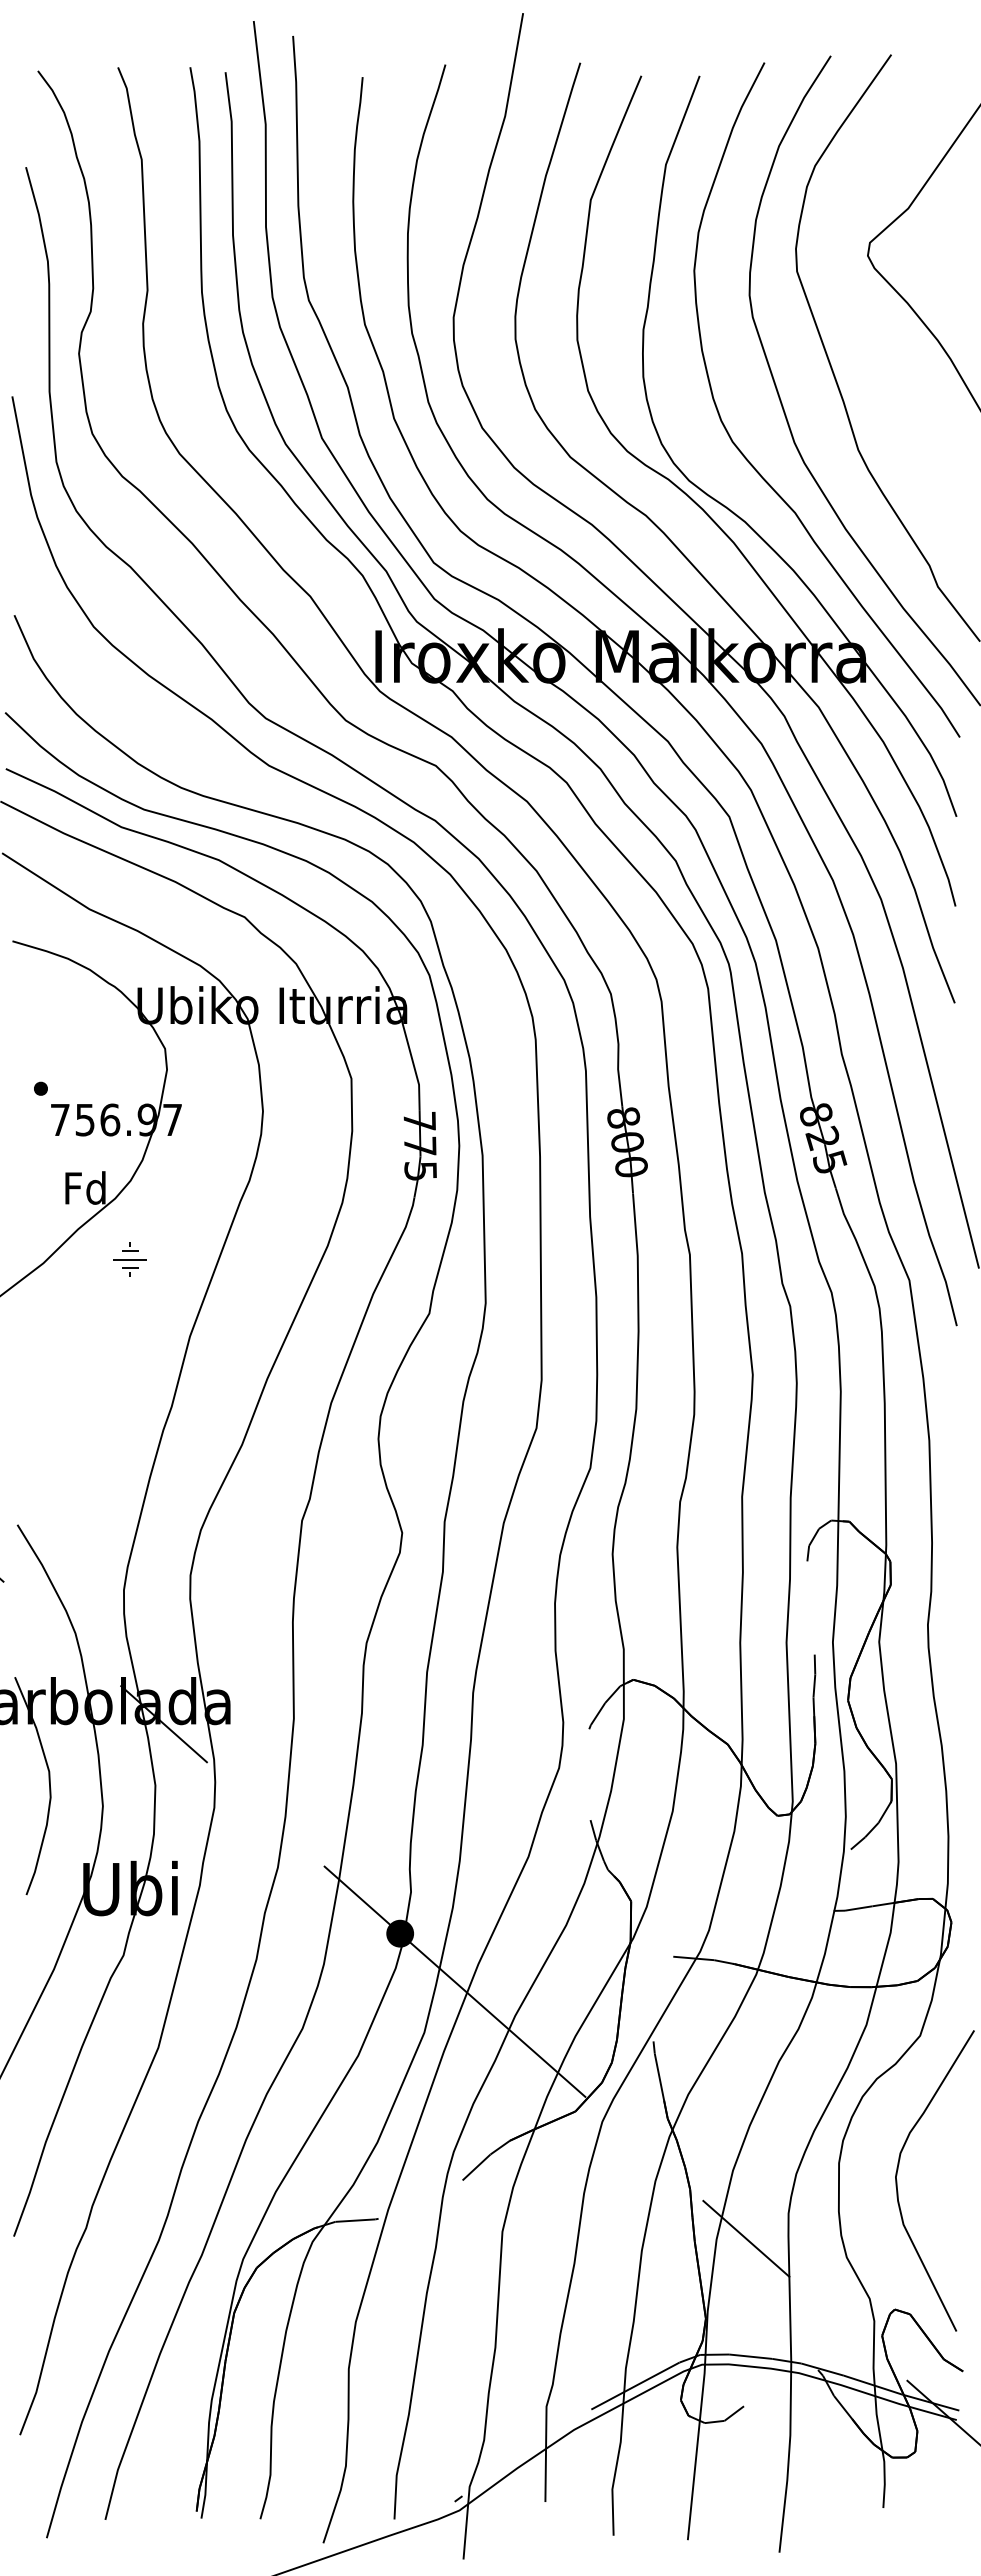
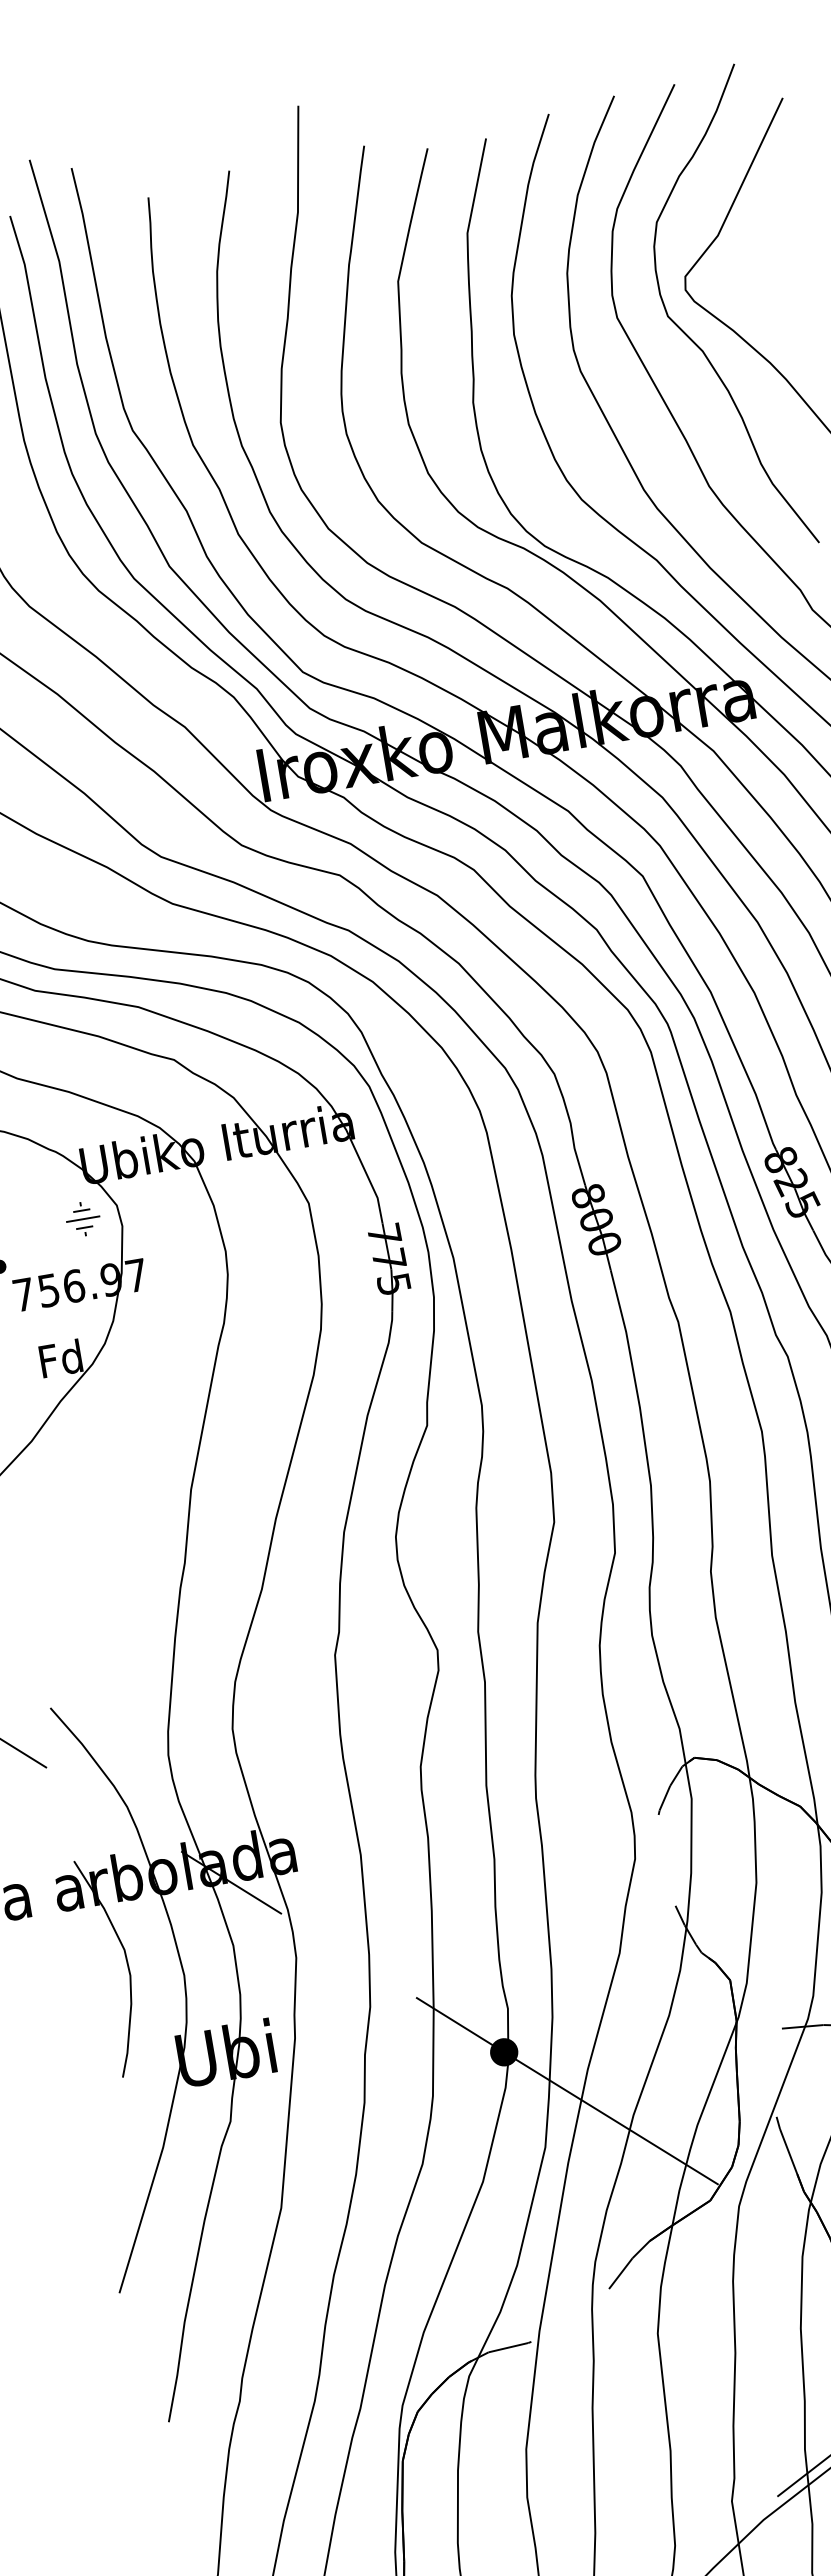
curve: (868, 307) -> (694, 341), added
part: (129, 1259) -> (82, 1219), moved

